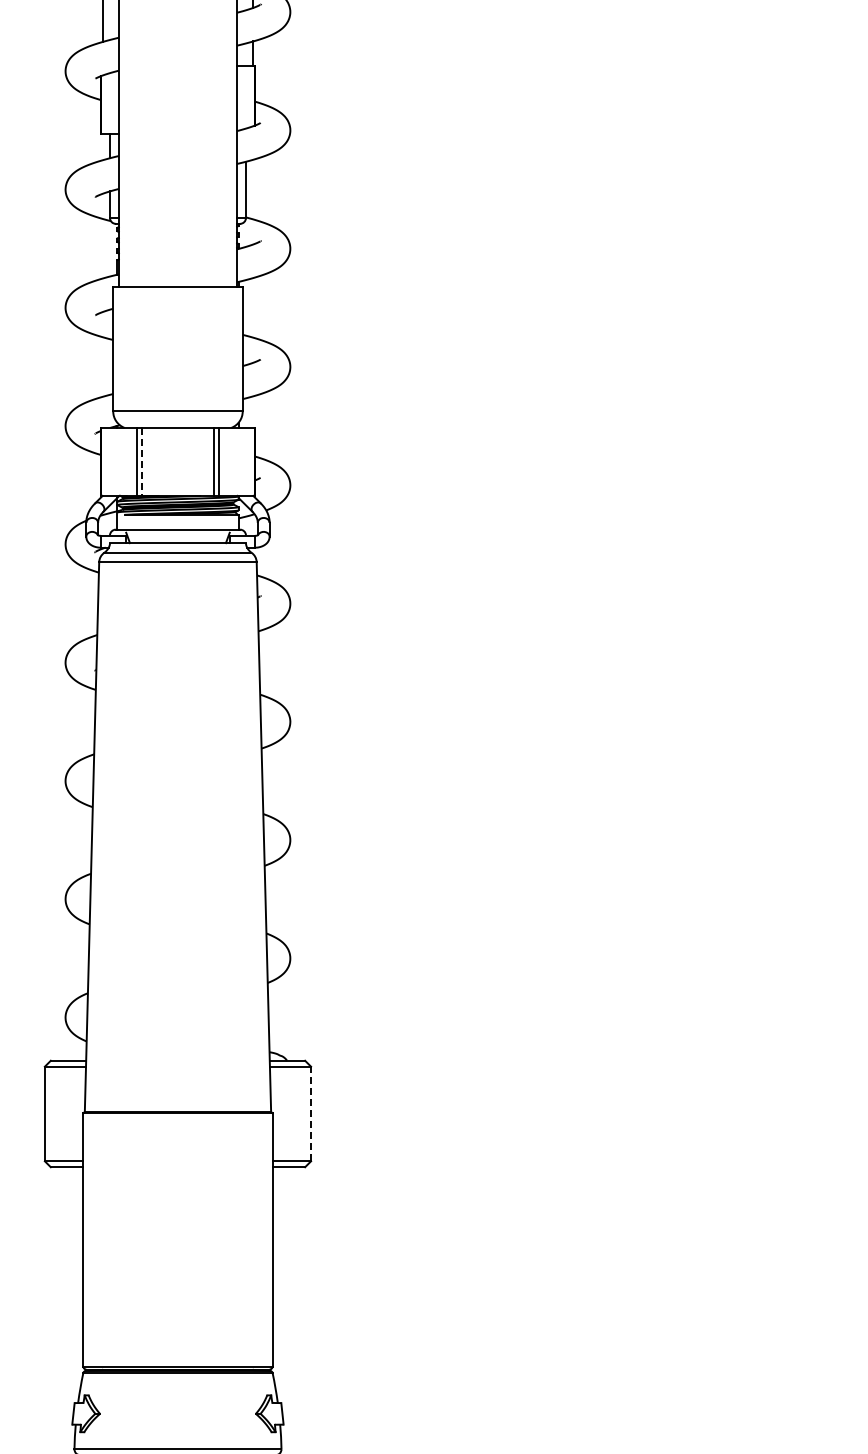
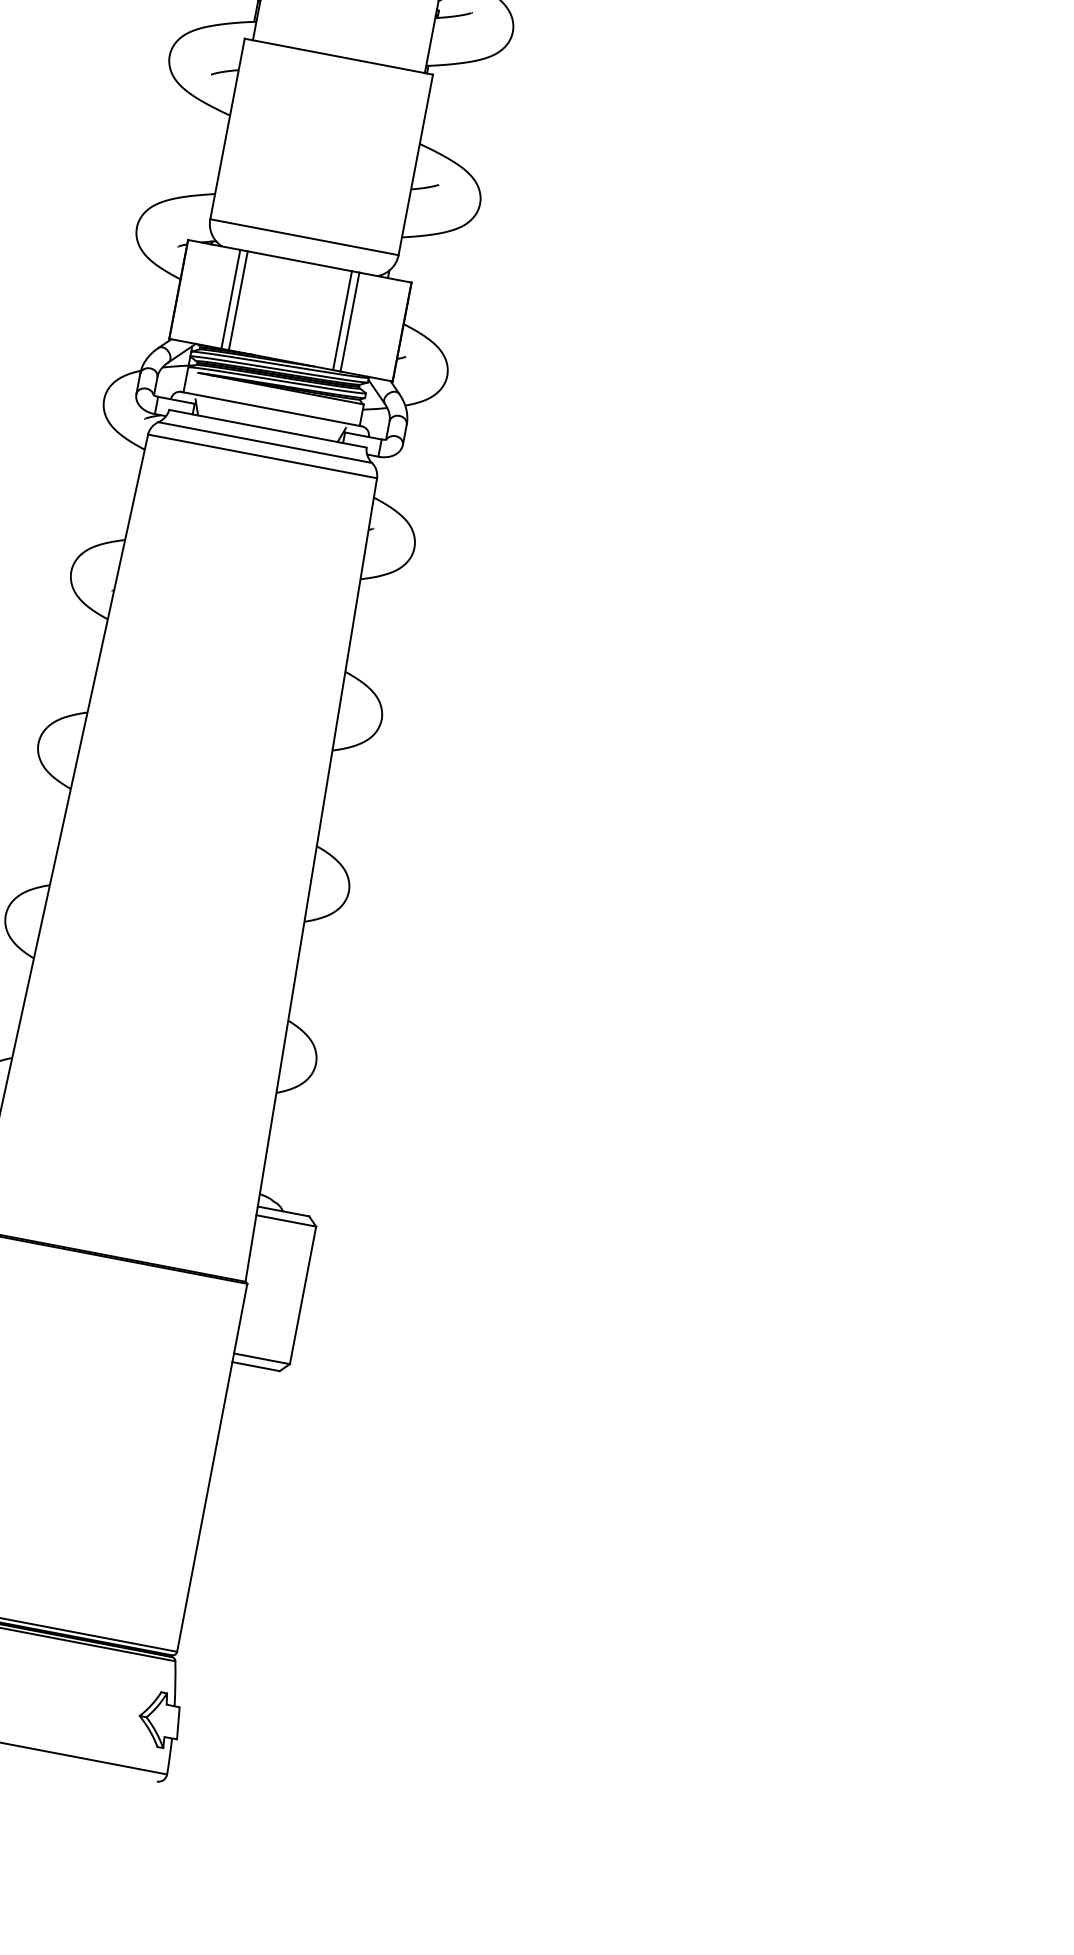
line: (142, 462) -> (238, 301), dashed -> solid
line: (311, 1113) -> (303, 1294), dashed -> solid

